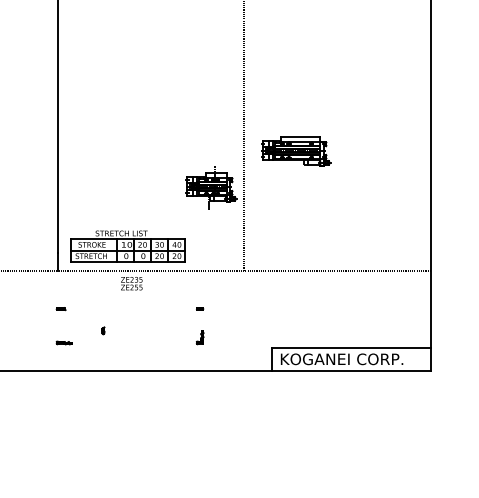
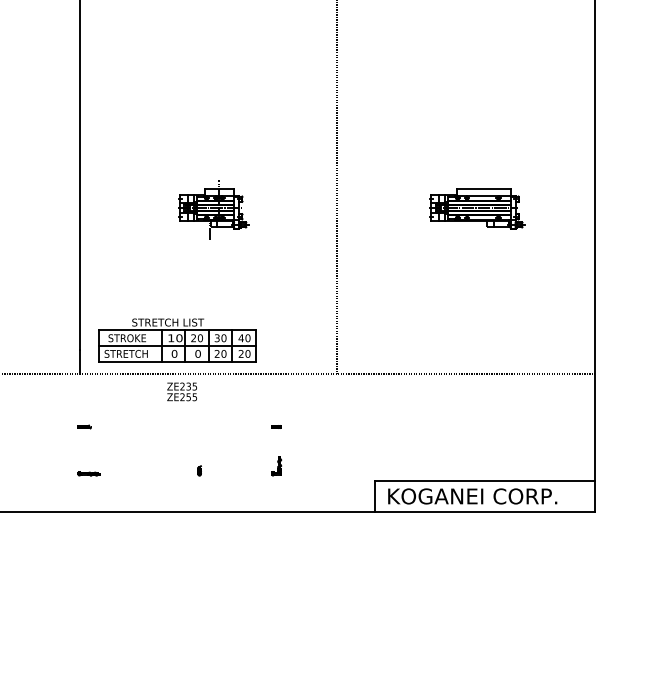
part: (296, 151) -> (477, 209), moved
part: (211, 187) -> (213, 209), moved
part: (103, 330) -> (199, 470), moved

